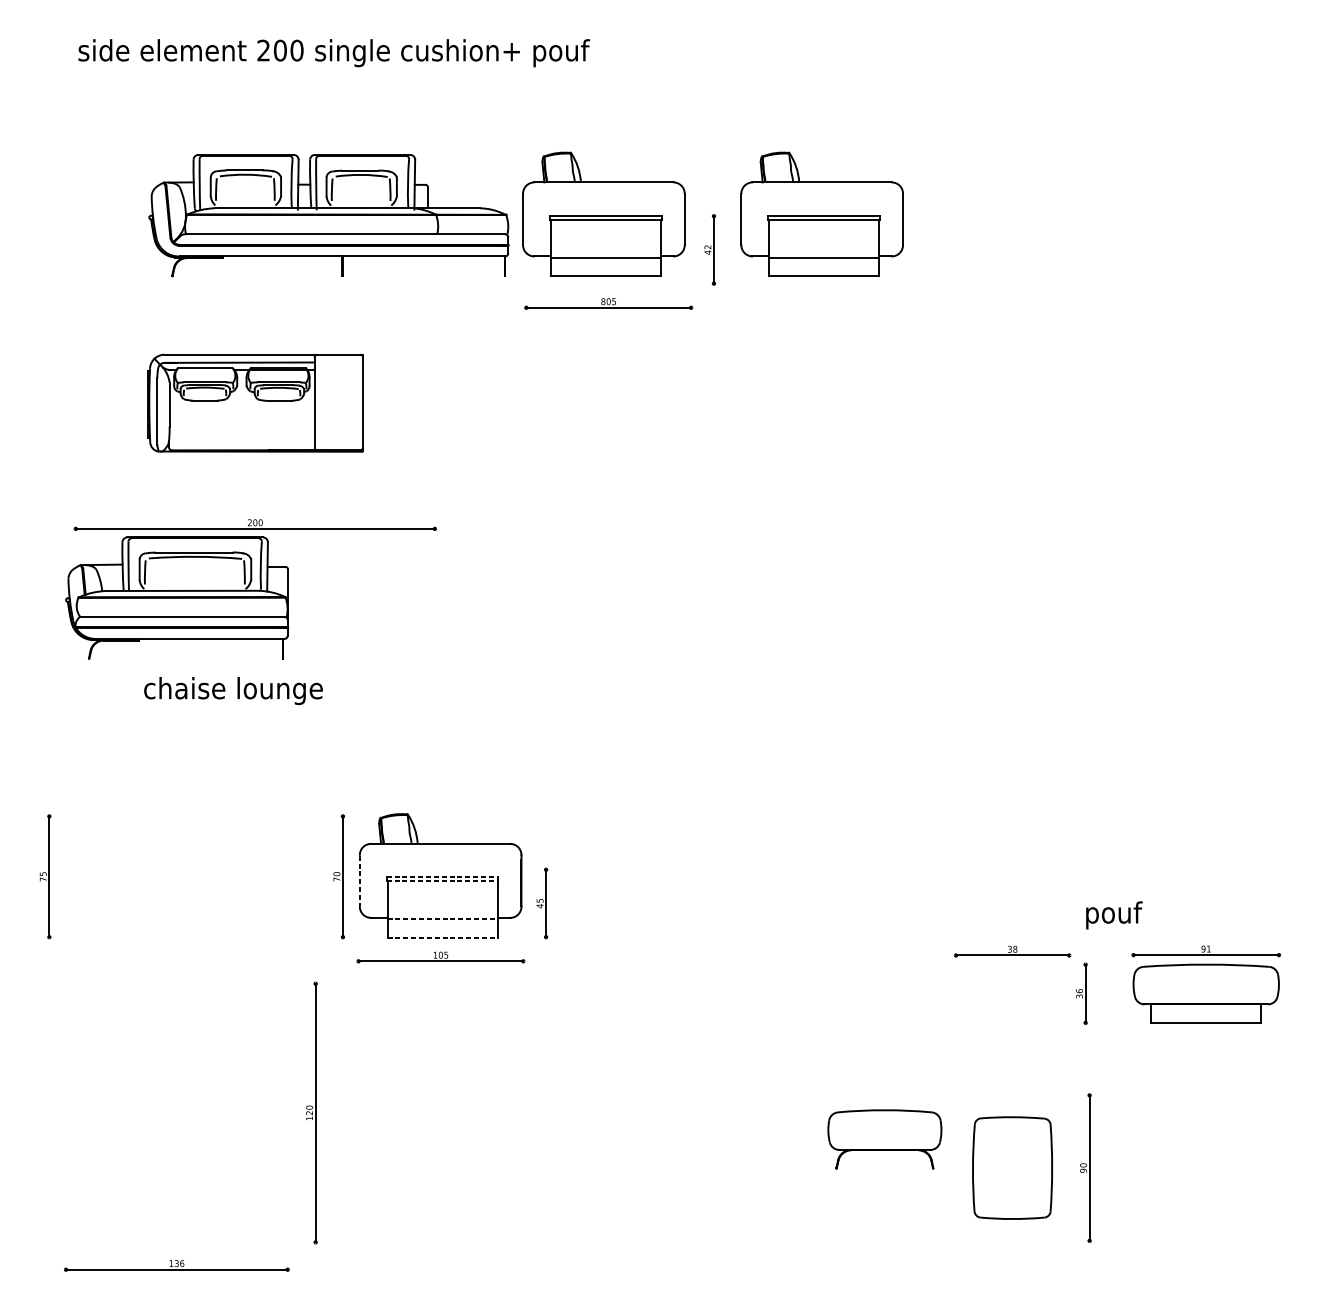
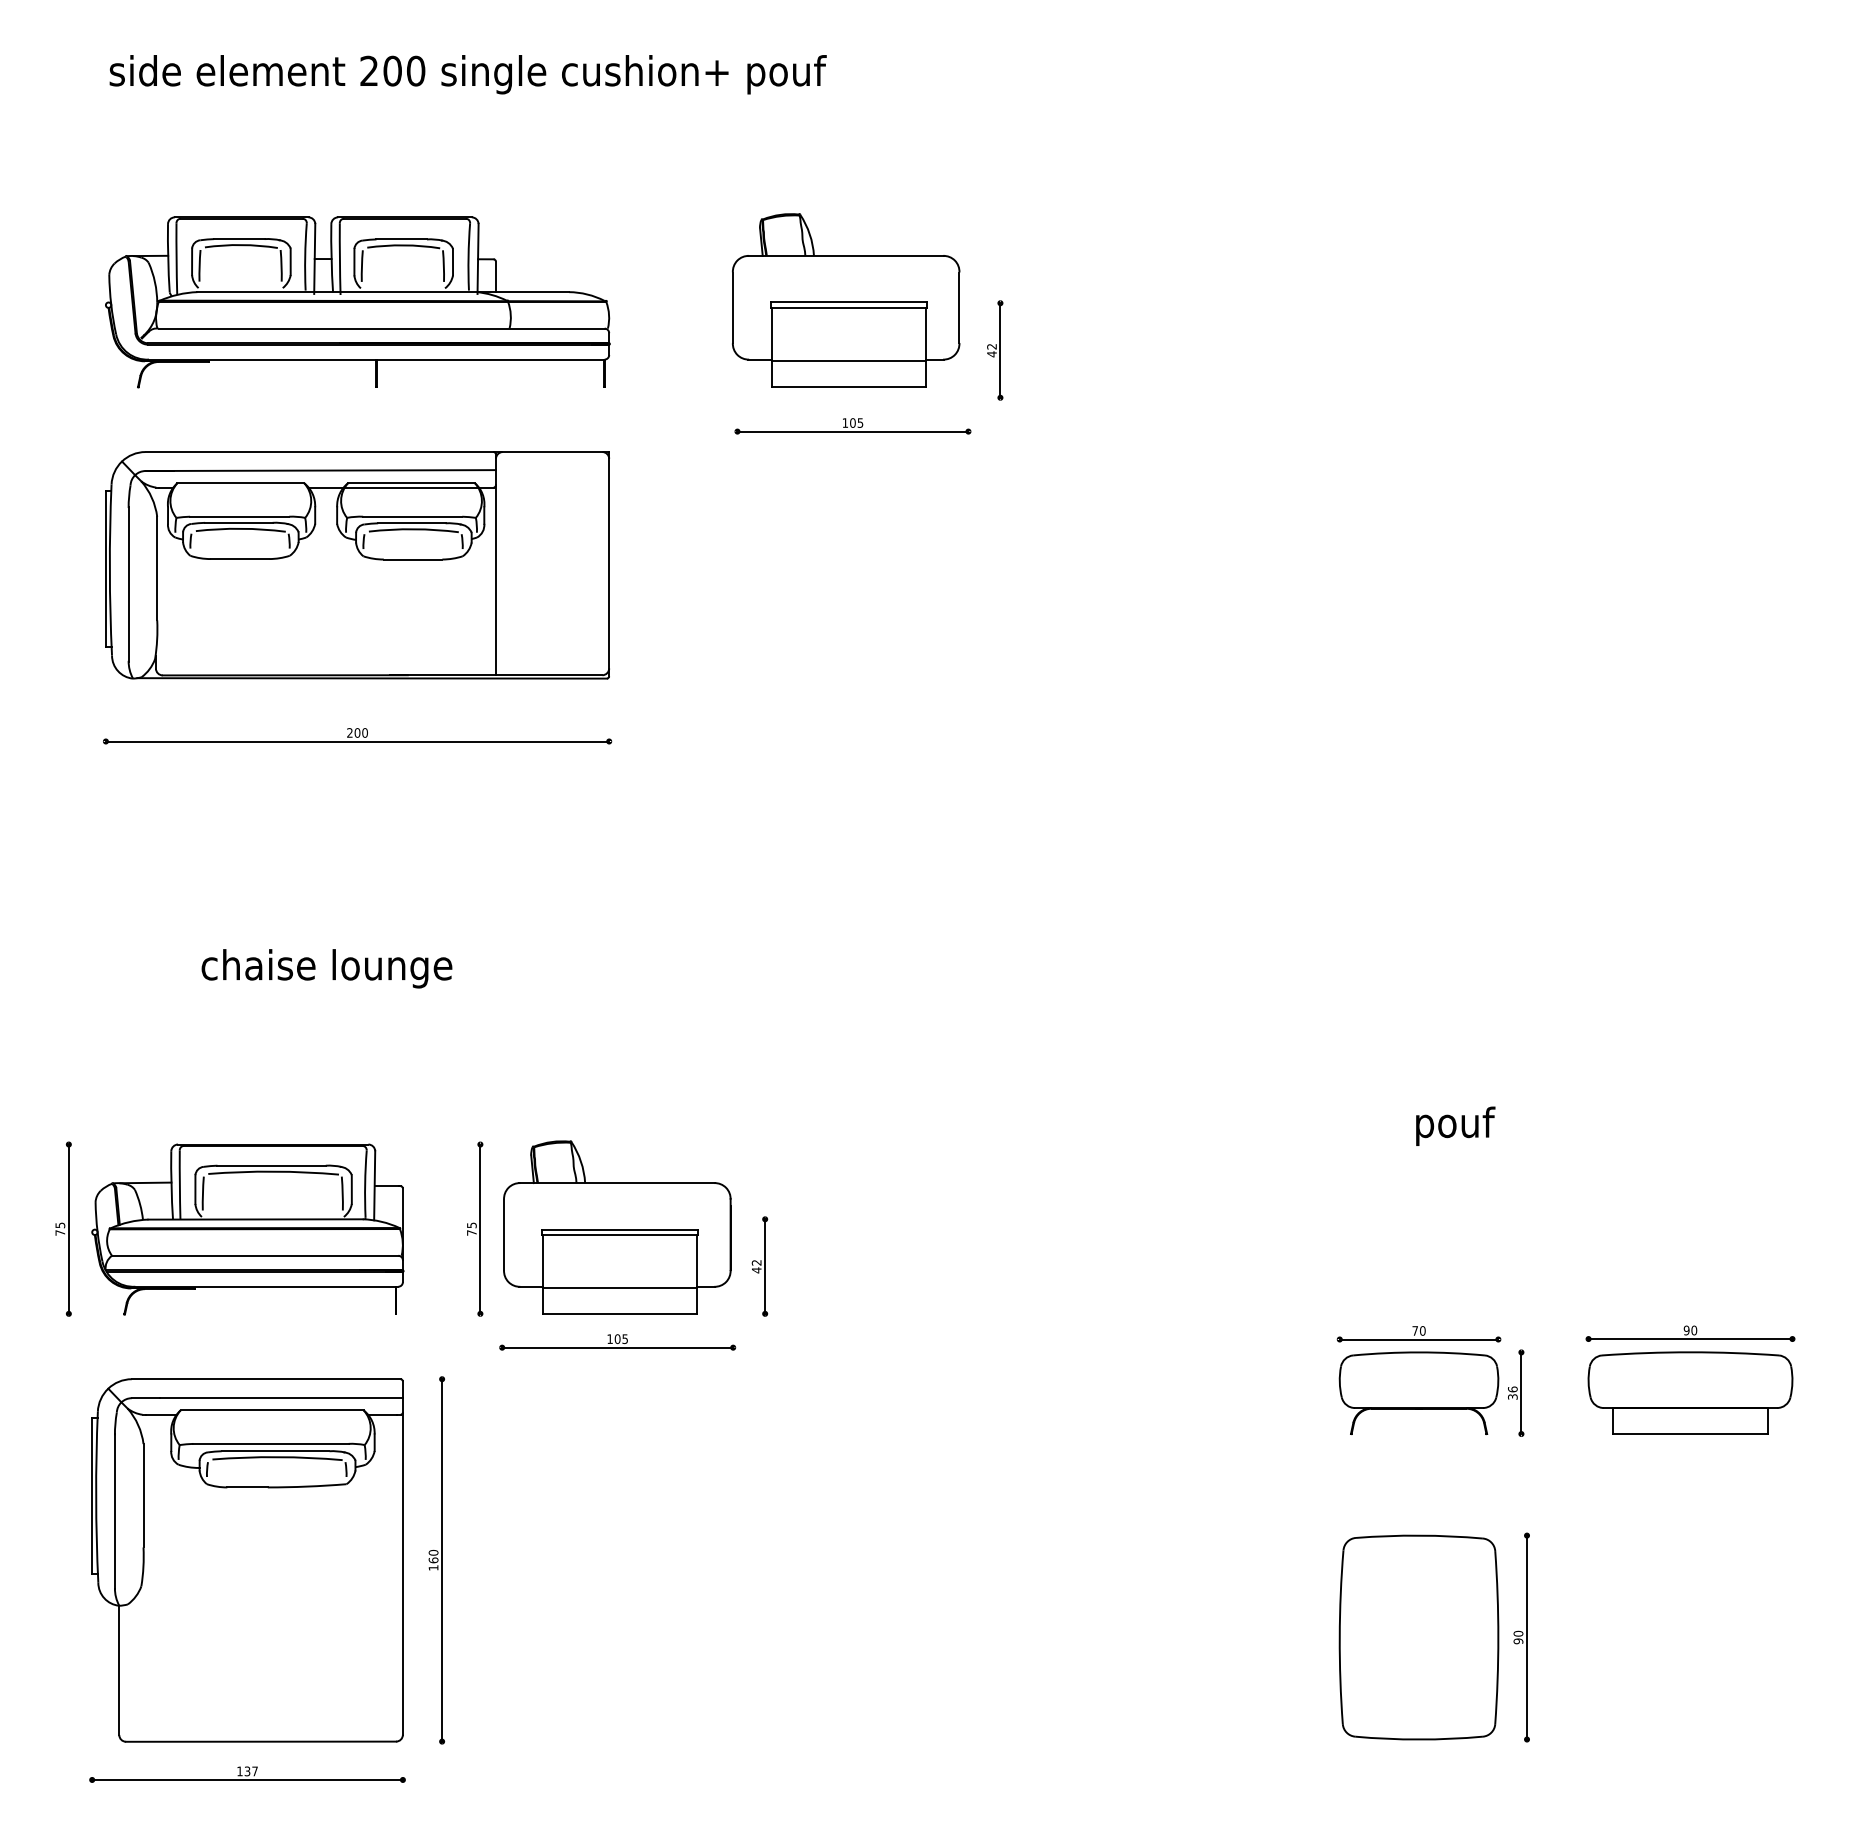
part: (822, 214) -> (1152, 300), removed
part: (328, 215) -> (357, 302), moved
text: (603, 301) -> (845, 422), 805 -> 105
part: (255, 403) -> (357, 565), size x1.67
part: (176, 598) -> (247, 1229), moved
text: (336, 874) -> (471, 1225), 70 -> 75
line: (442, 877) -> (620, 1229), dashed -> solid
line: (360, 881) -> (504, 1235), dashed -> solid
line: (442, 881) -> (620, 1235), dashed -> solid
text: (539, 900) -> (756, 1262), 45 -> 42
text: (1114, 914) -> (1455, 1125), moved
line: (442, 919) -> (620, 1288), dashed -> solid
line: (442, 937) -> (620, 1314), dashed -> solid
text: (1012, 949) -> (1418, 1330), 38 -> 70
text: (1209, 949) -> (1694, 1330), 91 -> 90
part: (176, 1113) -> (247, 1560), added
text: (309, 1113) -> (433, 1560), 120 -> 160
part: (884, 1138) -> (1418, 1392), moved
part: (1012, 1168) -> (1418, 1637), size x1.43
text: (182, 1263) -> (255, 1771), 136 -> 137

